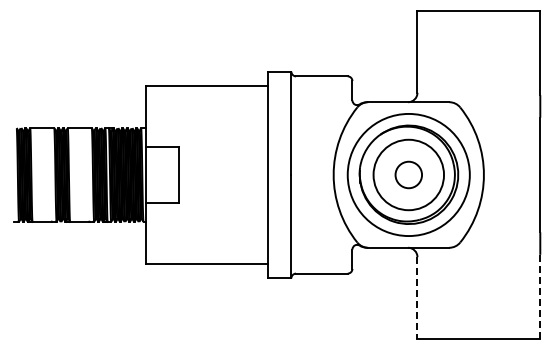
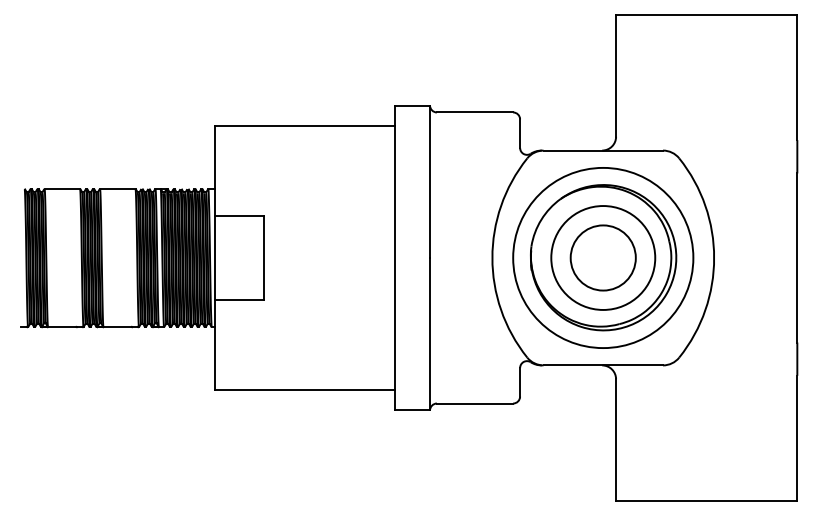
circle: (408, 174) -> (602, 257), size x1.67
line: (540, 296) -> (797, 437), dashed -> solid
line: (417, 298) -> (616, 440), dashed -> solid

